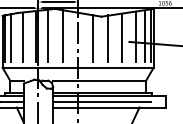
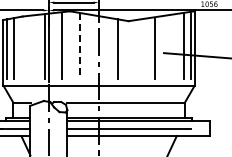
line: (62, 36) -> (79, 46), solid -> dashed
line: (23, 37) -> (29, 47), removed
line: (136, 37) -> (172, 47), removed
line: (107, 39) -> (136, 49), removed

